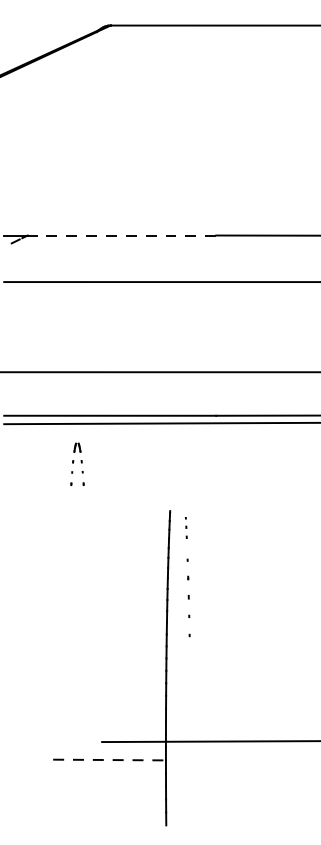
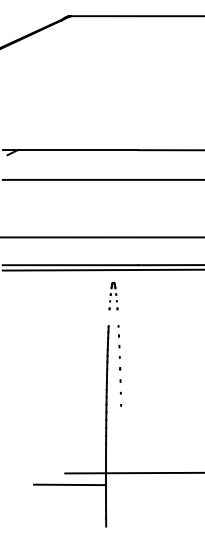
line: (121, 236) -> (77, 150), dashed -> solid
part: (77, 464) -> (113, 296), moved
part: (185, 527) -> (118, 336), size x1.67
line: (108, 759) -> (69, 484), dashed -> solid

